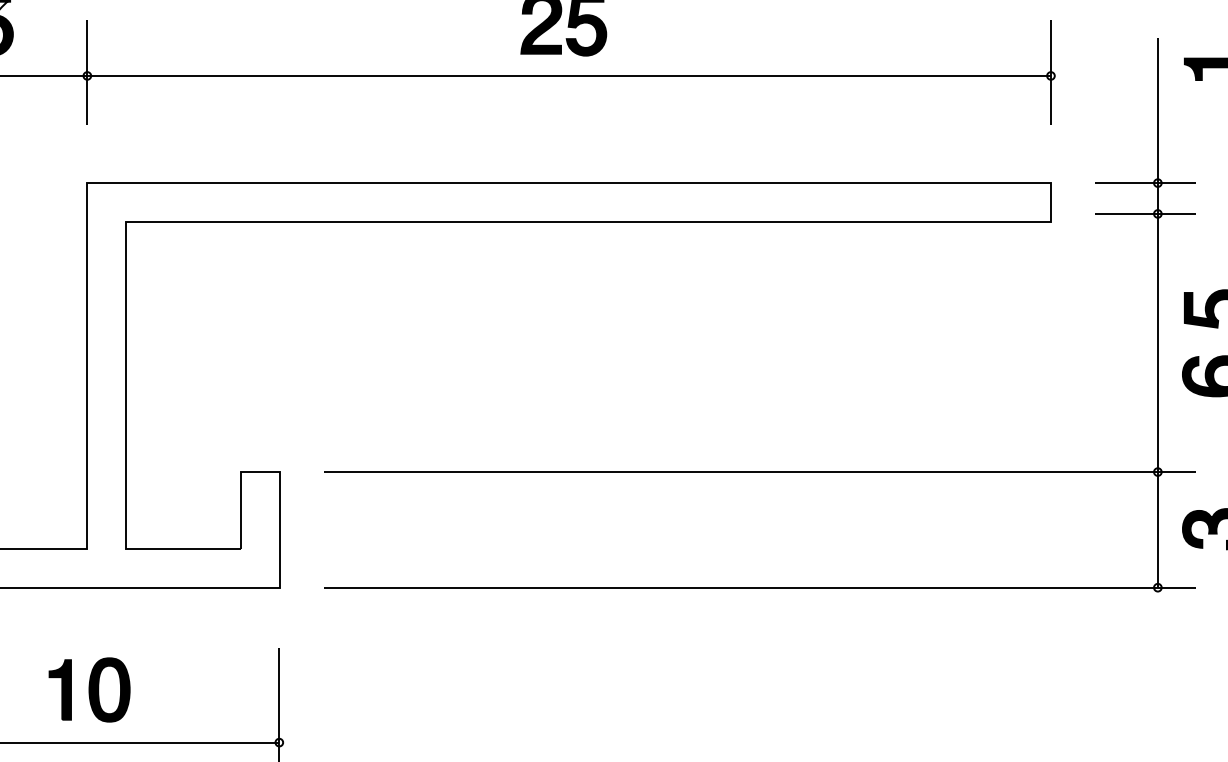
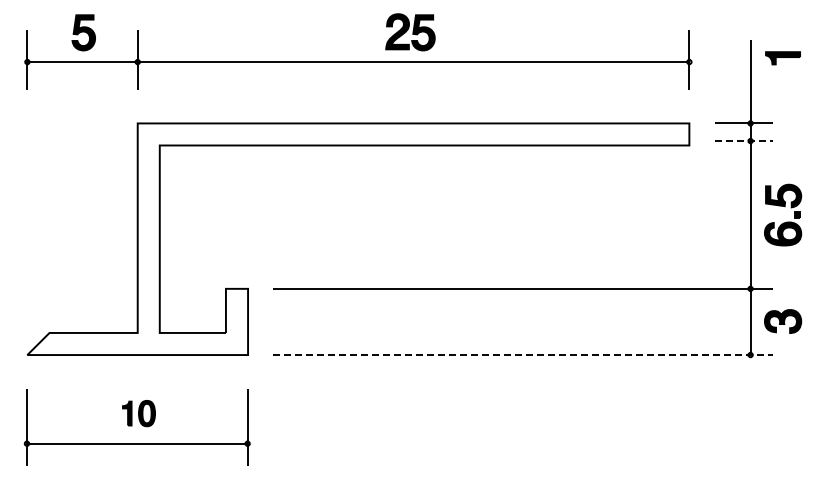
line: (1145, 214) -> (743, 141), solid -> dashed
line: (761, 588) -> (523, 355), solid -> dashed
part: (88, 689) -> (138, 413), size x0.7

